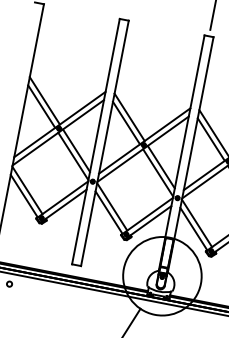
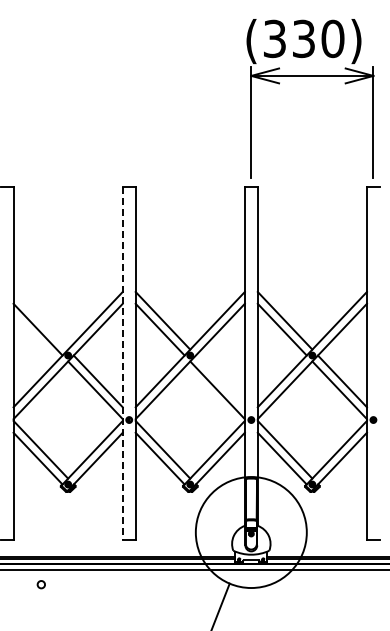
line: (44, 100) -> (40, 320), removed
line: (95, 141) -> (122, 363), solid -> dashed
line: (160, 167) -> (219, 381), removed

